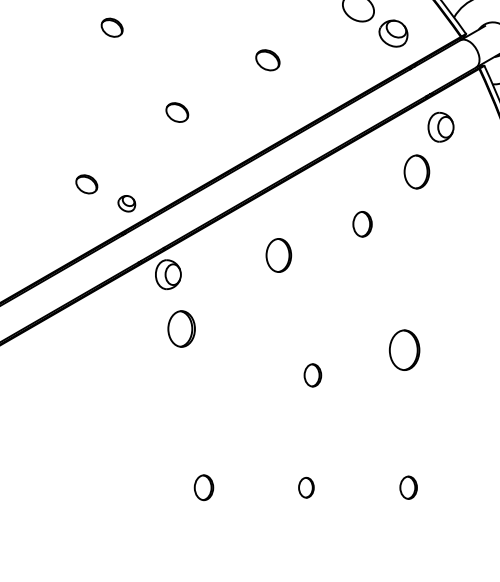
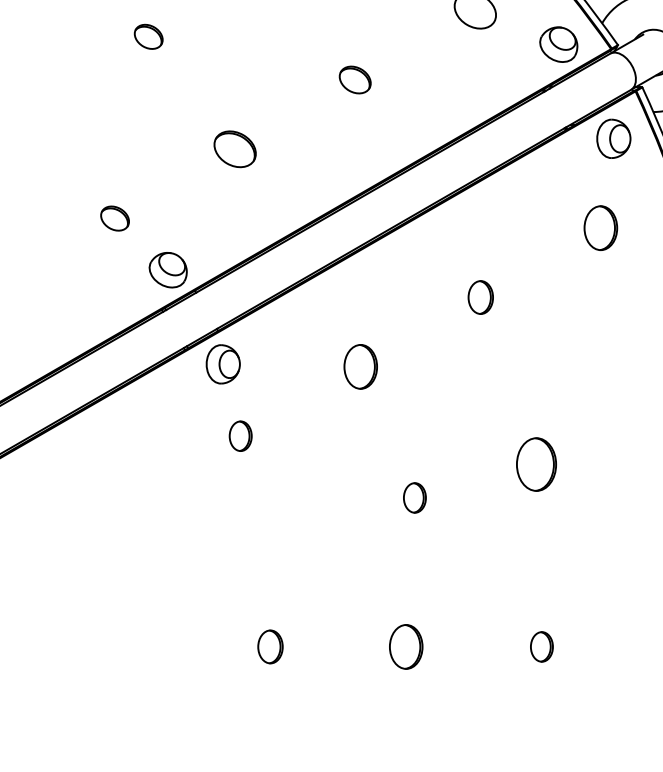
part: (393, 33) -> (558, 44), moved
part: (176, 112) -> (234, 149), size x1.43
part: (440, 127) -> (613, 138), moved
part: (416, 171) -> (600, 227), moved
part: (86, 184) -> (114, 218), moved
part: (126, 203) -> (167, 270), size x1.67
part: (278, 255) -> (360, 366), moved
part: (181, 328) -> (240, 435), size x0.62
part: (306, 487) -> (406, 646), size x1.67

